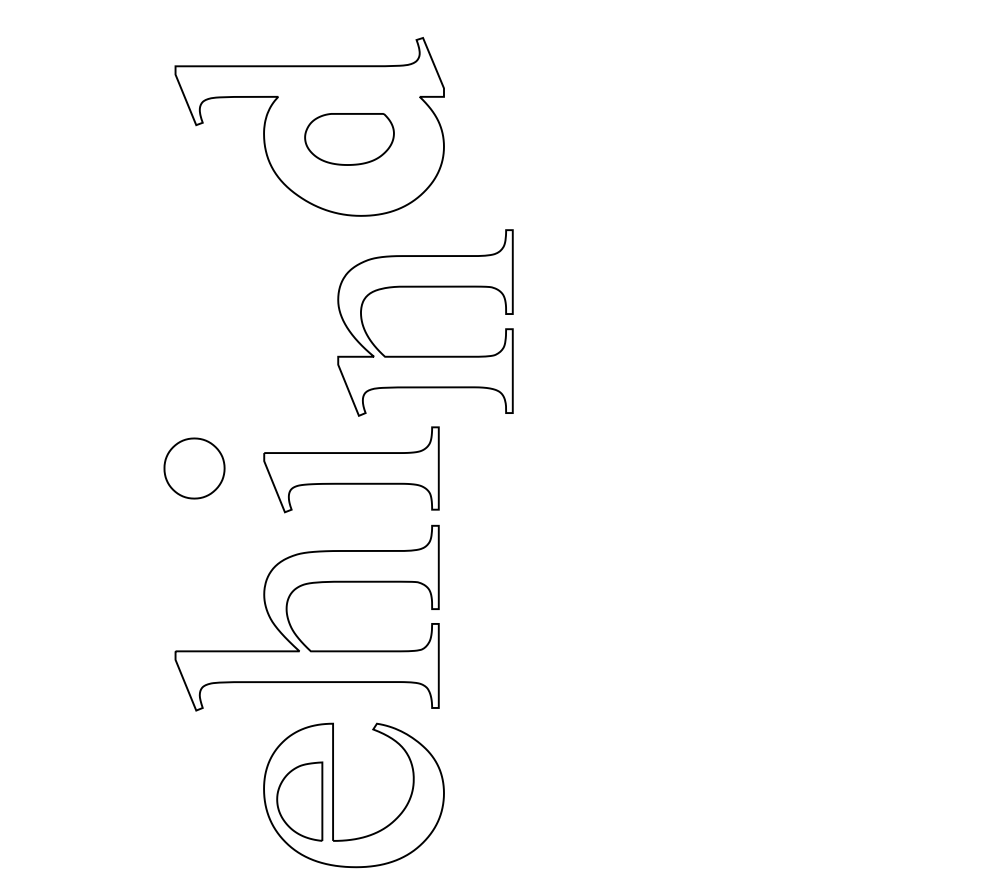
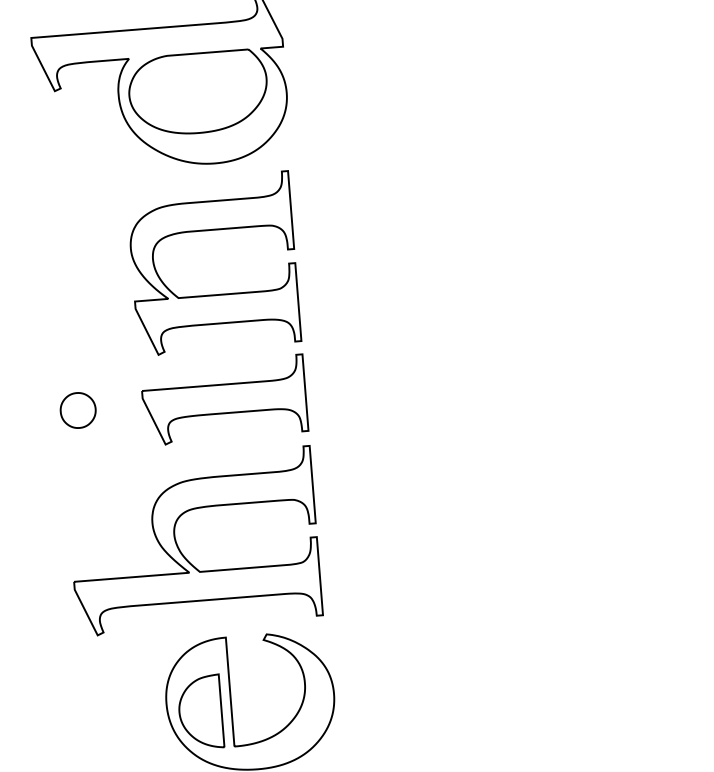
part: (349, 139) -> (198, 93), size x1.67
part: (425, 355) -> (216, 293), moved
part: (193, 468) -> (77, 410), size x0.62

